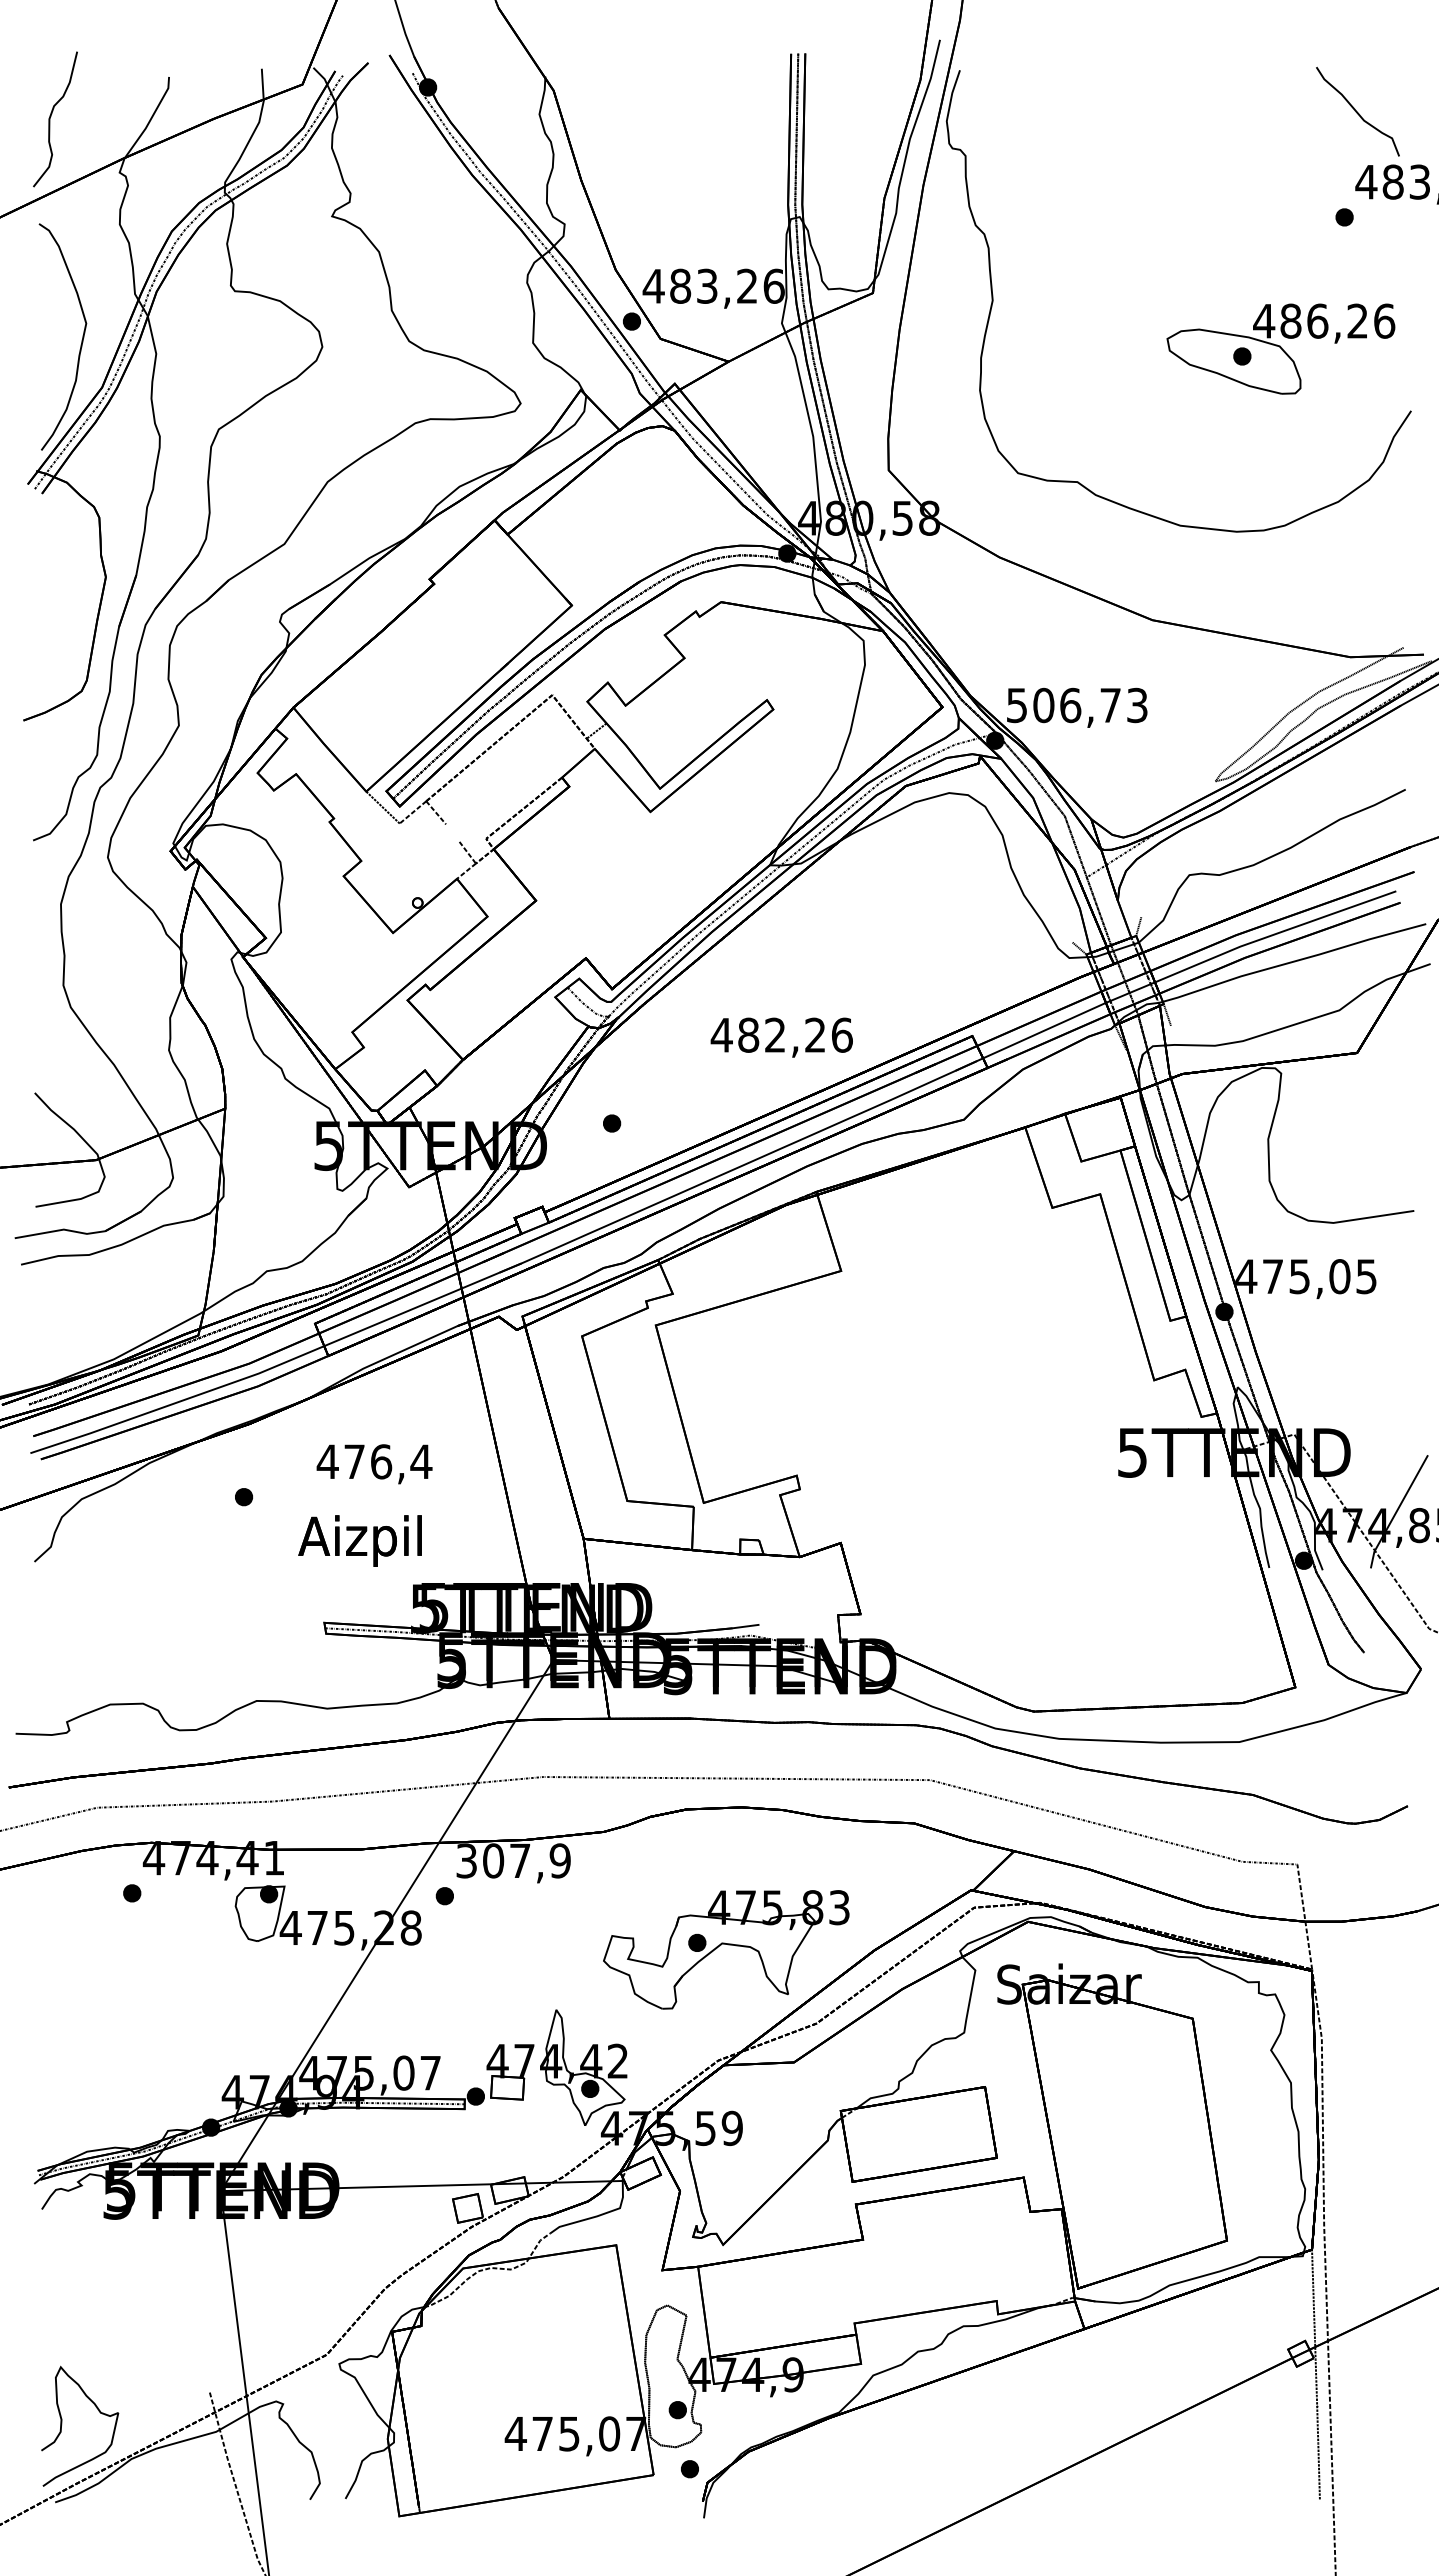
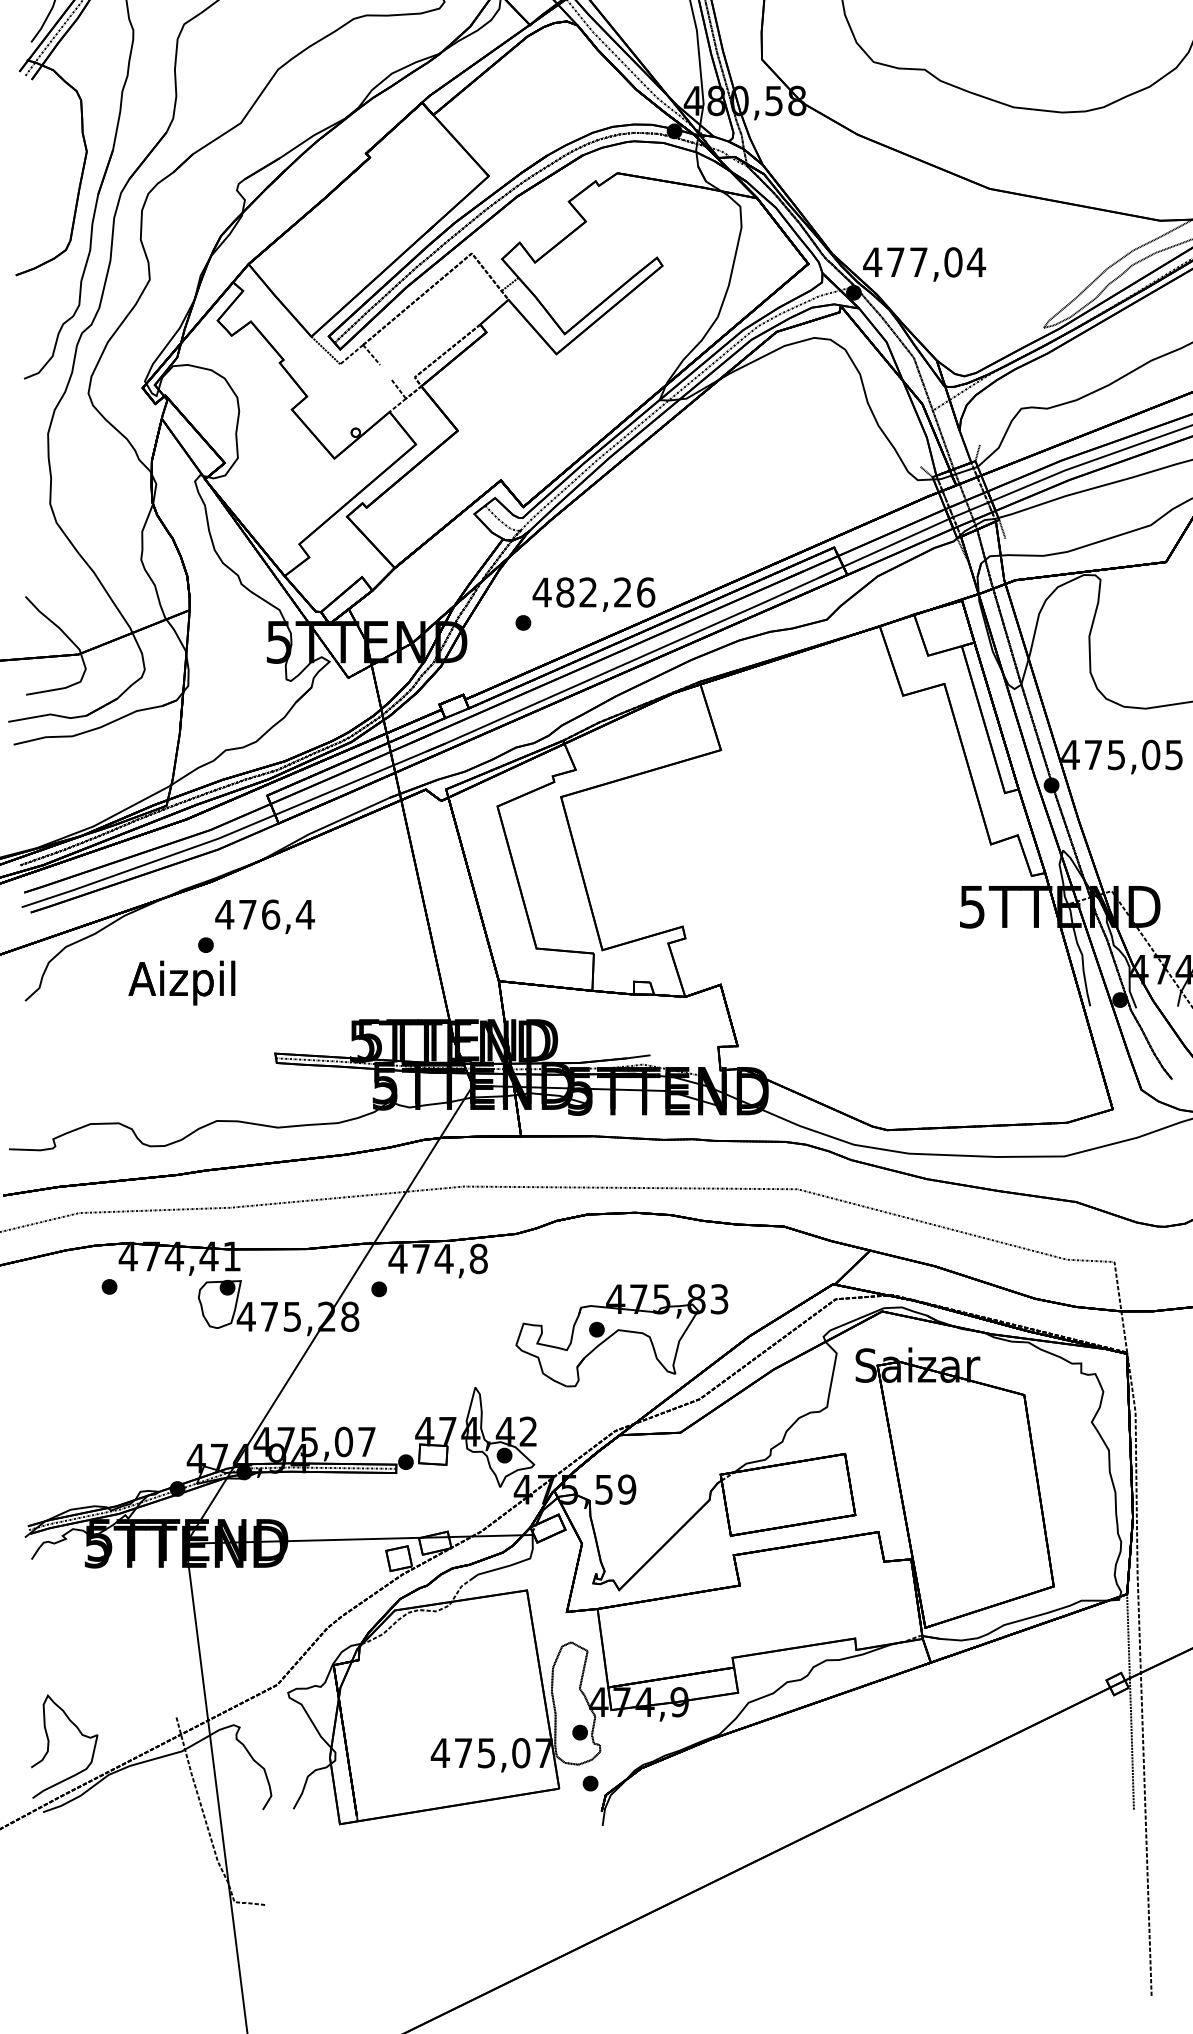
text: (1076, 705) -> (923, 262), 506,73 -> 477,04
text: (781, 1037) -> (593, 594), moved
text: (374, 1464) -> (265, 917), moved
text: (359, 1540) -> (181, 982), moved
text: (512, 1860) -> (437, 1258), 307,9 -> 474,8

